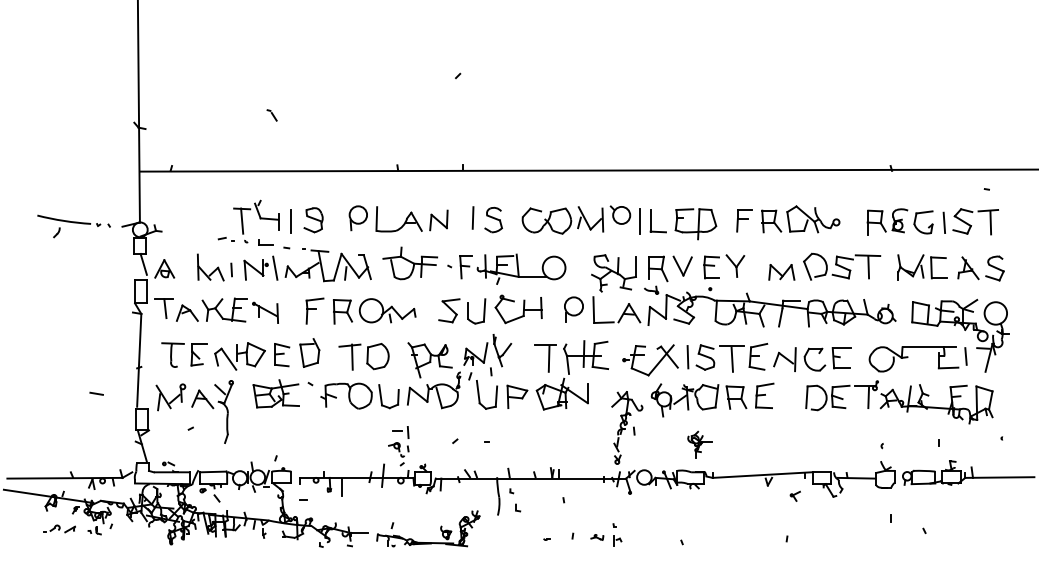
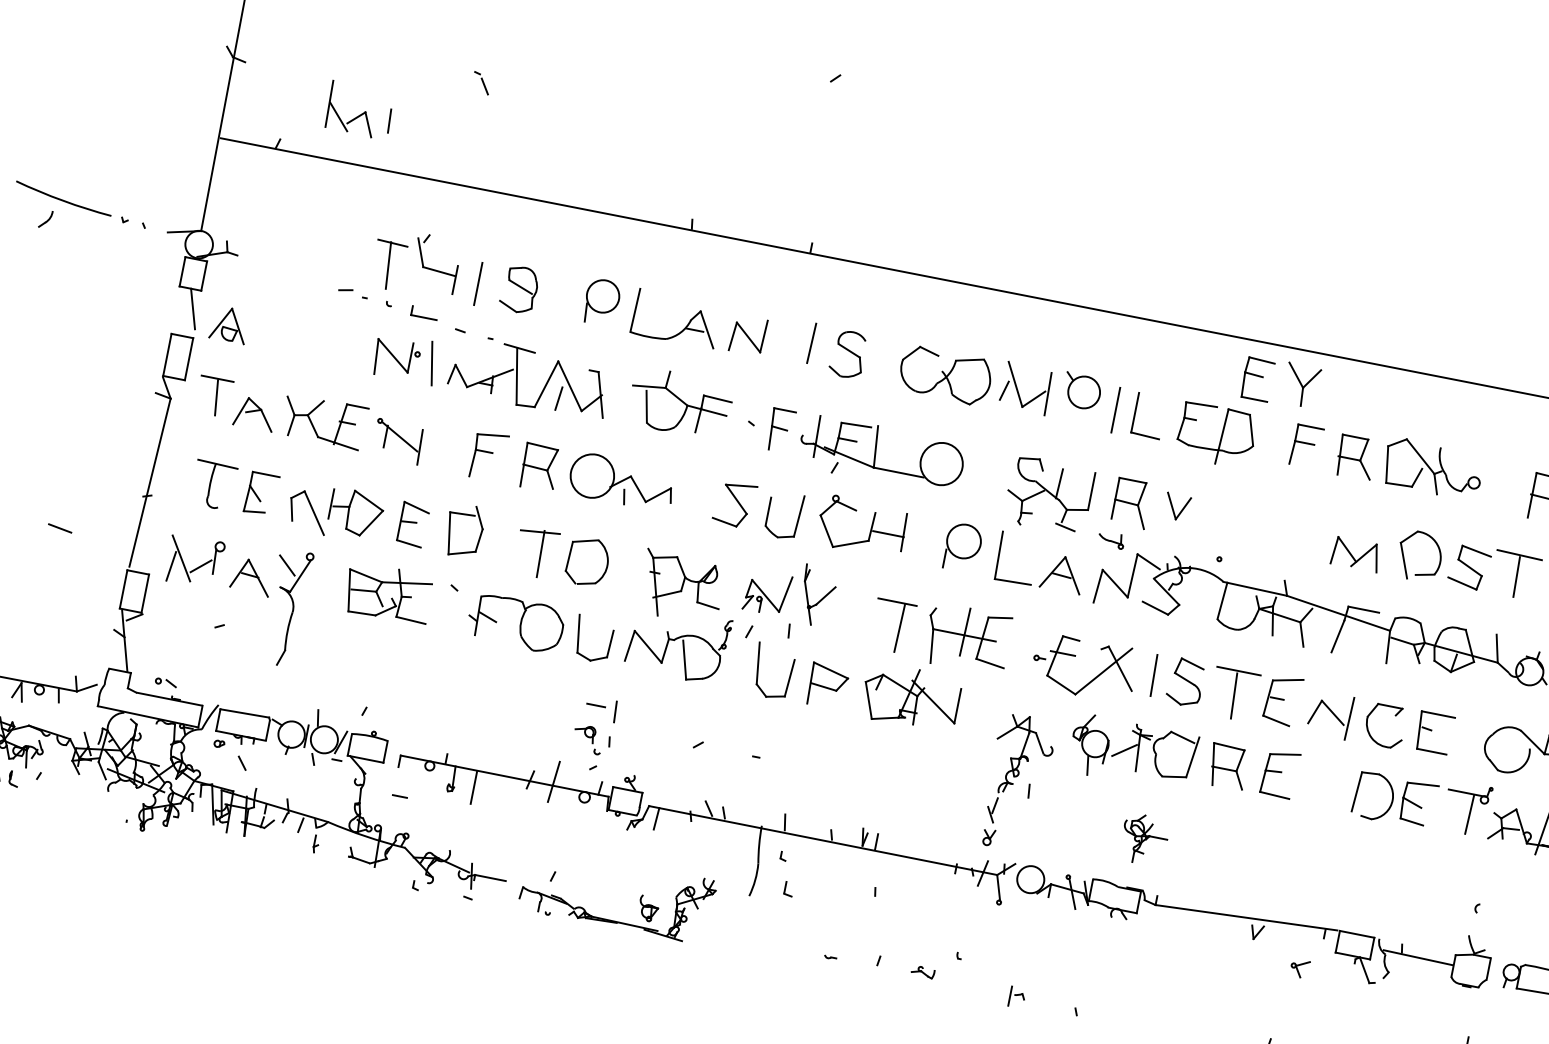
part: (729, 260) -> (1292, 373), moved
part: (682, 265) -> (1177, 505), size x0.7
part: (214, 267) -> (359, 110), moved
part: (617, 540) -> (1017, 996), moved

